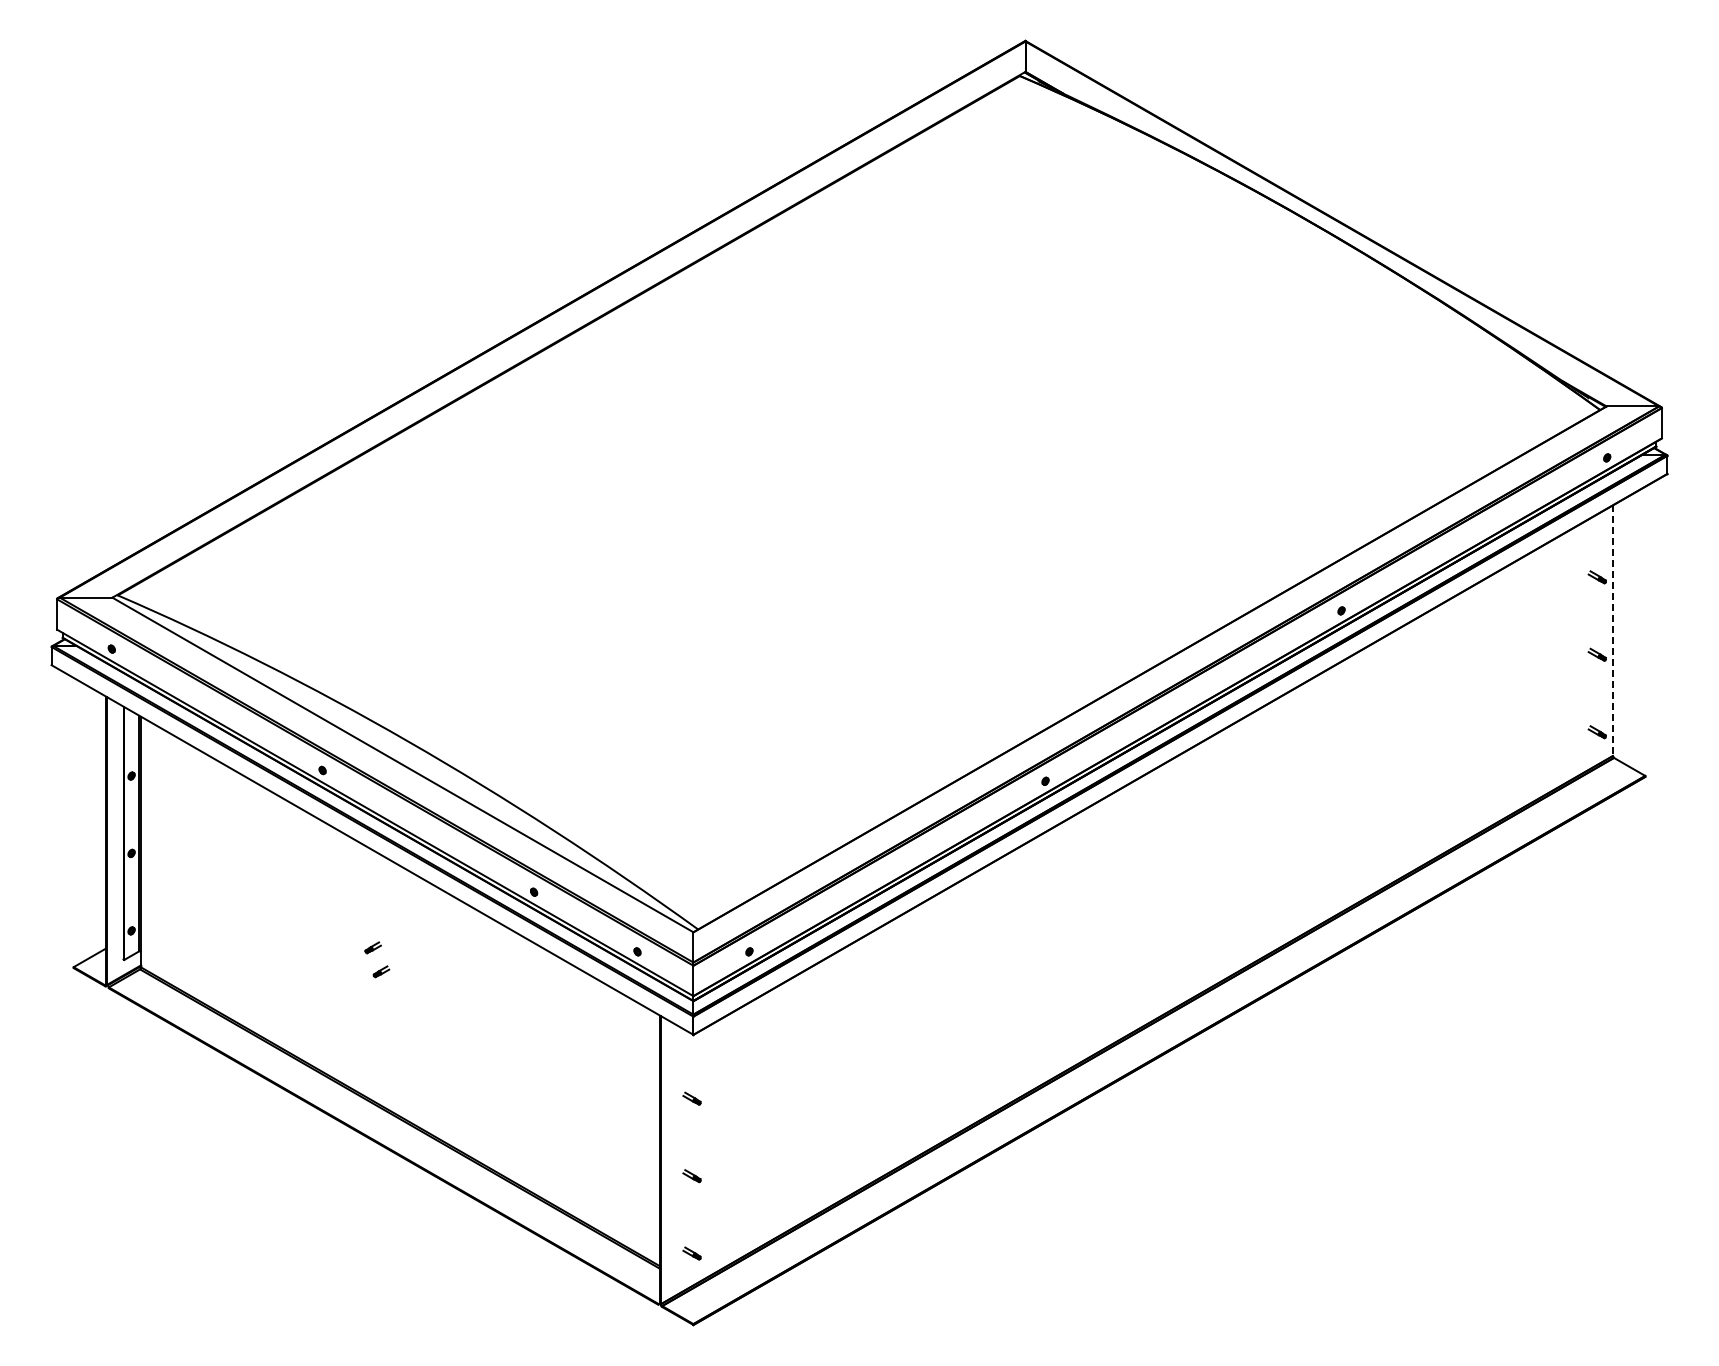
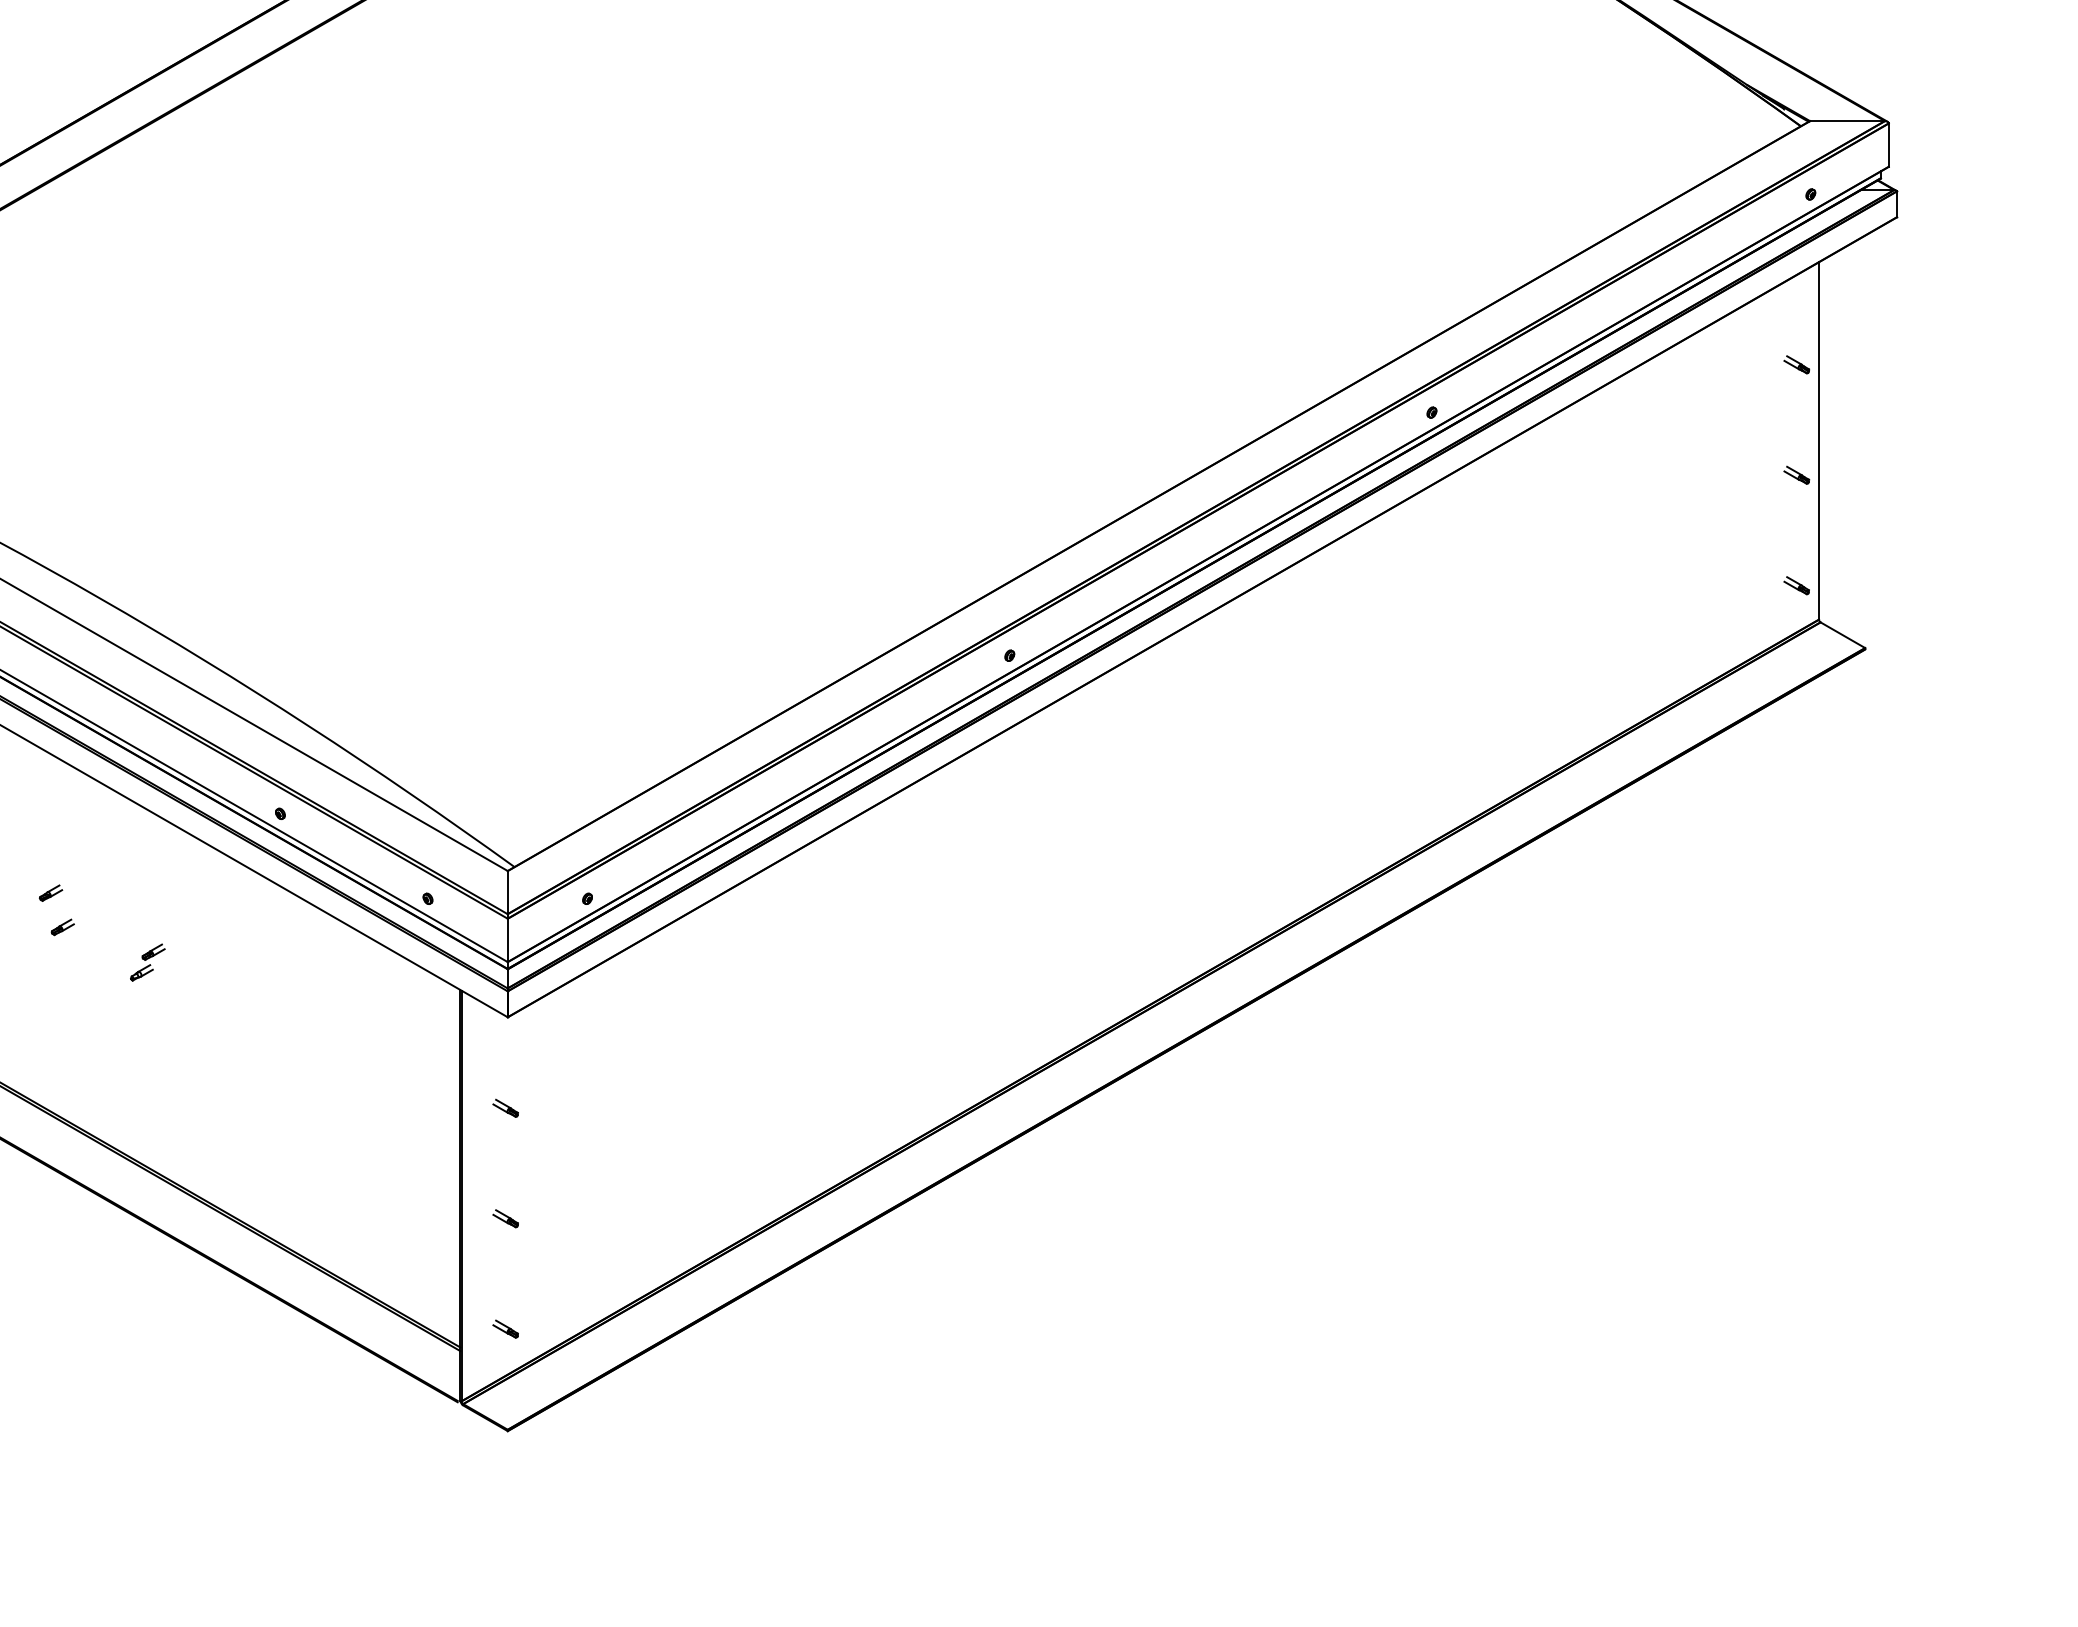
line: (1612, 631) -> (1818, 442), dashed -> solid
part: (440, 996) -> (147, 962), added

